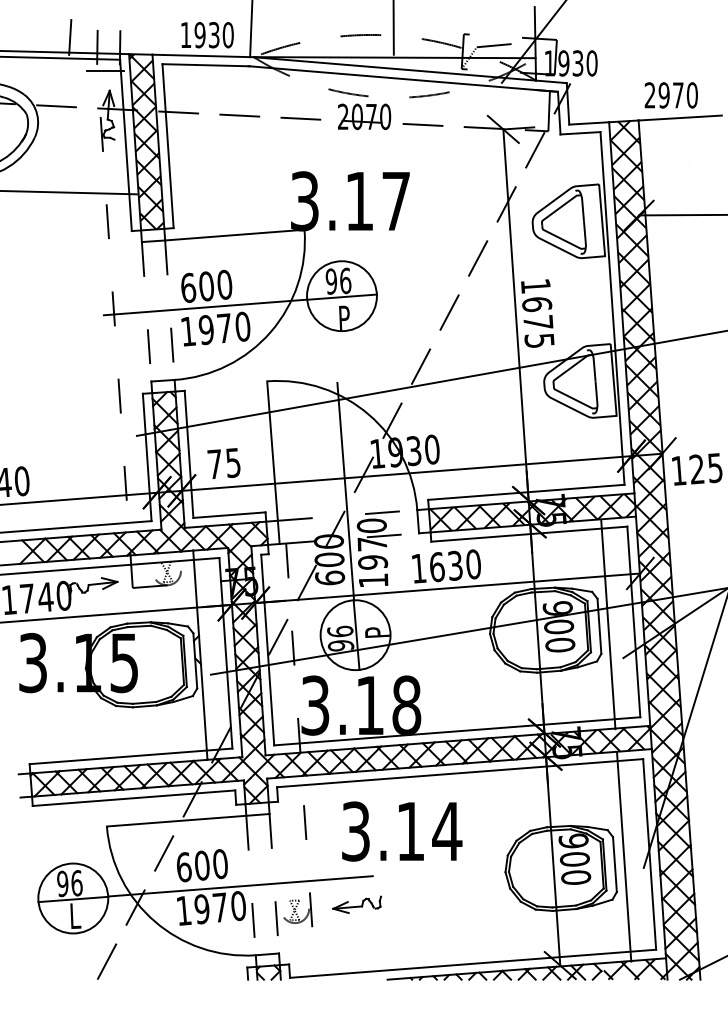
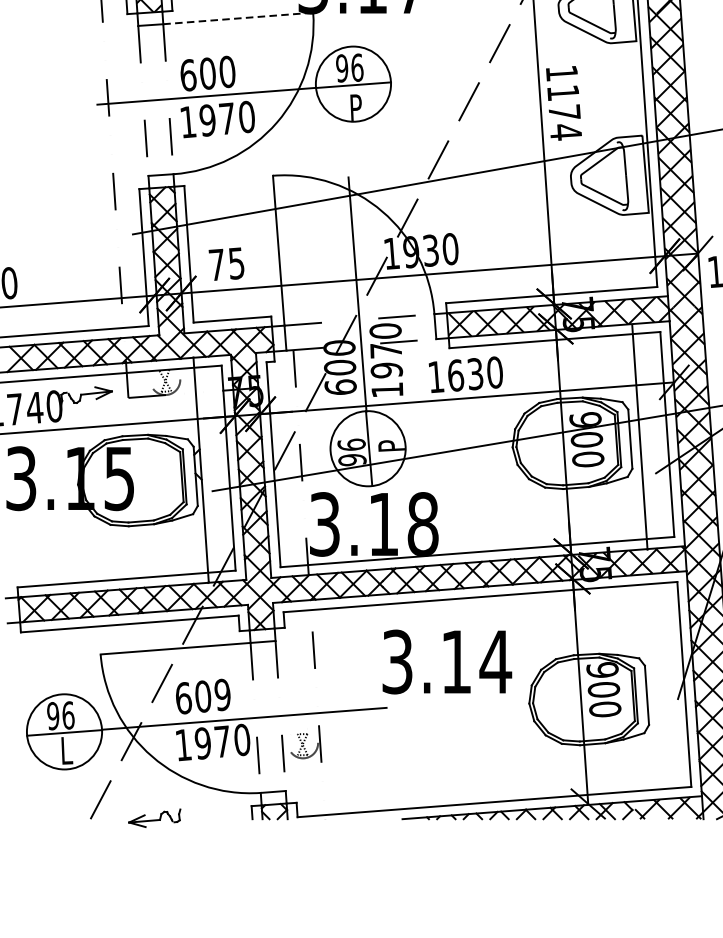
line: (234, 235) -> (237, 18), solid -> dashed
text: (538, 322) -> (564, 112), 1675 -> 1174
text: (402, 831) -> (447, 661), moved
line: (624, 856) -> (657, 686), removed
text: (219, 864) -> (221, 695), 600 -> 609
part: (356, 904) -> (153, 817), moved

